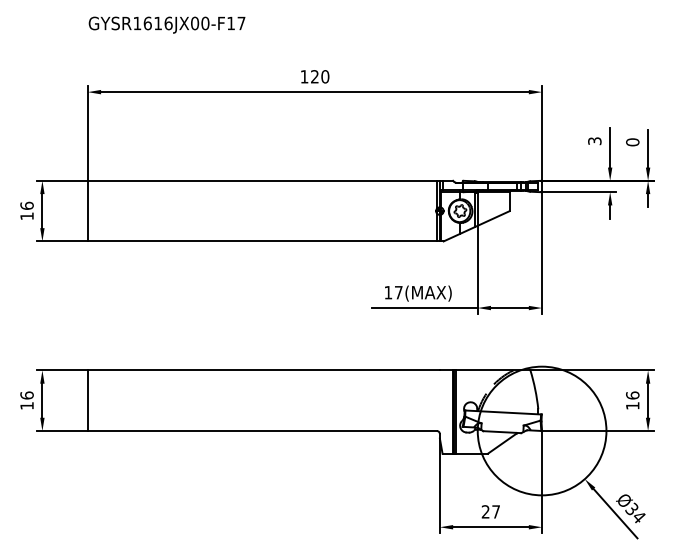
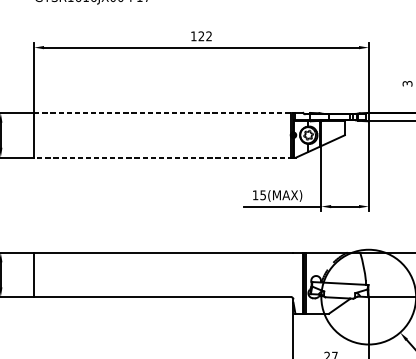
text: (325, 76) -> (209, 36), 120 -> 122
line: (264, 180) -> (164, 112), solid -> dashed
line: (263, 241) -> (163, 157), solid -> dashed
text: (398, 292) -> (263, 195), 17(MAX) -> 15(MAX)

